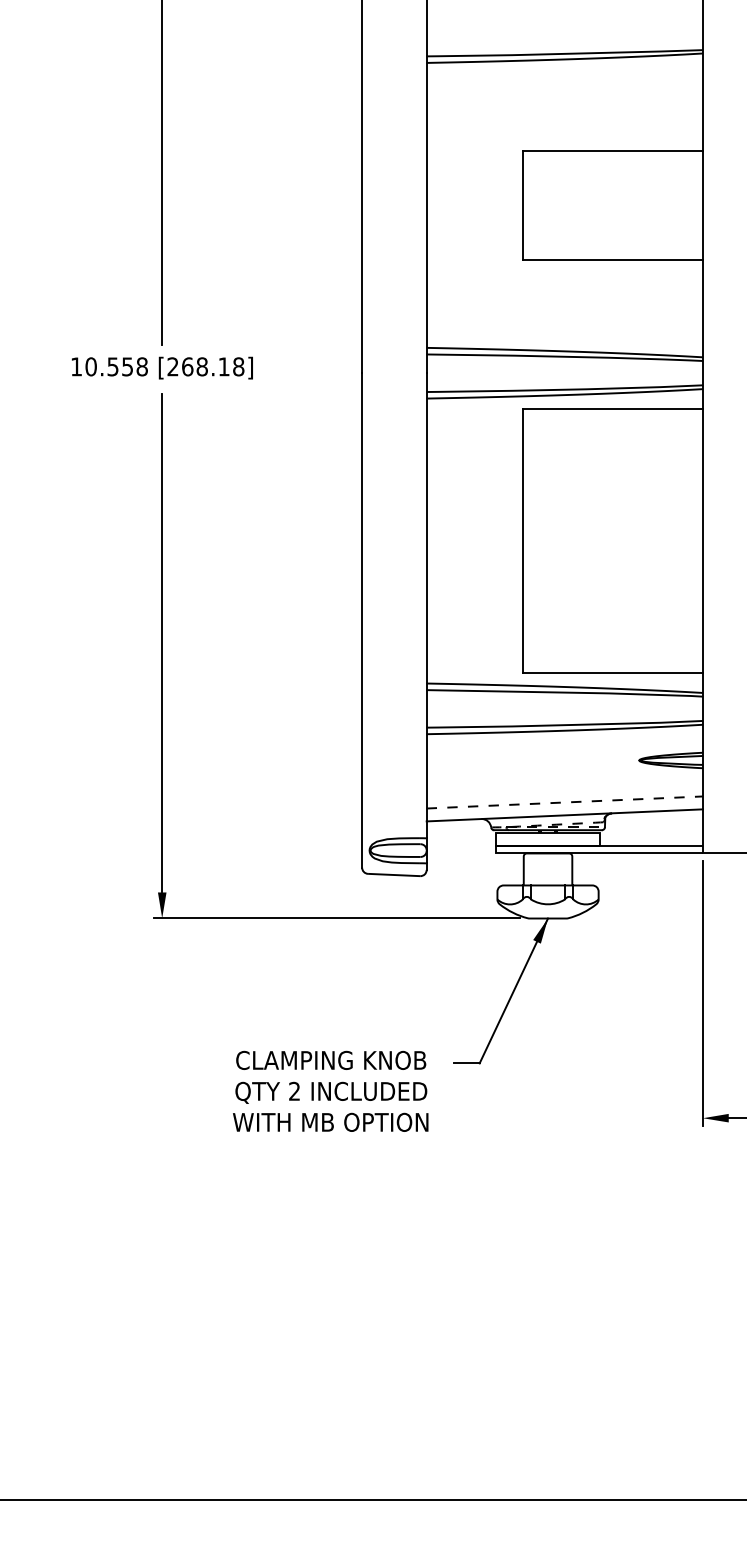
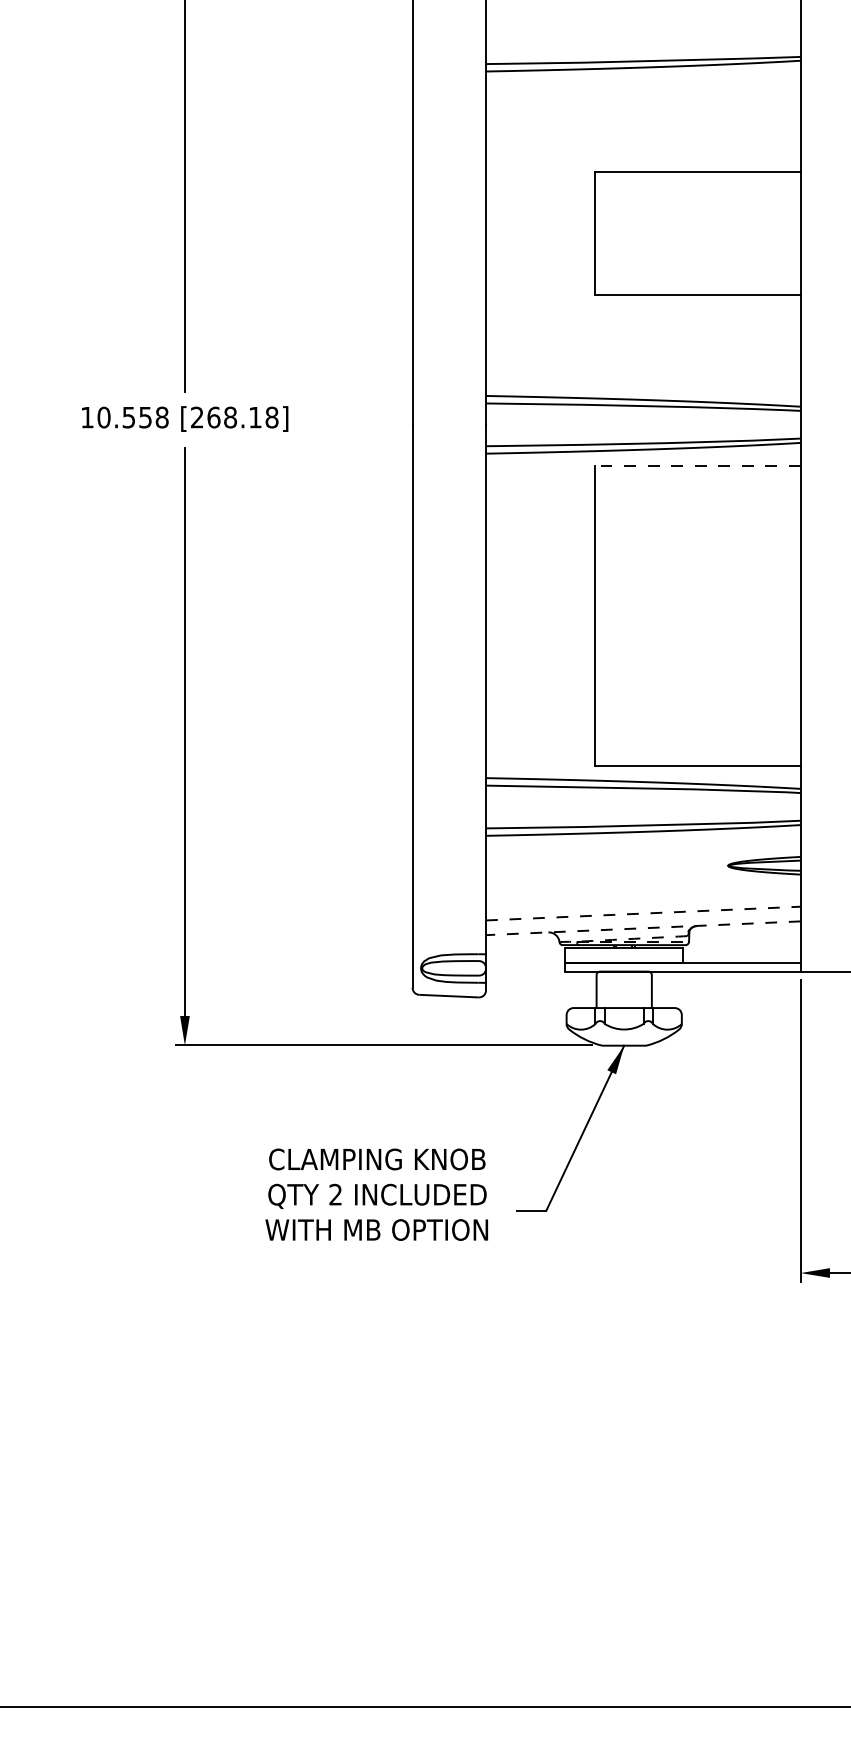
line: (612, 409) -> (697, 466), solid -> dashed
line: (564, 815) -> (642, 928), solid -> dashed
text: (330, 1090) -> (376, 1193), moved

